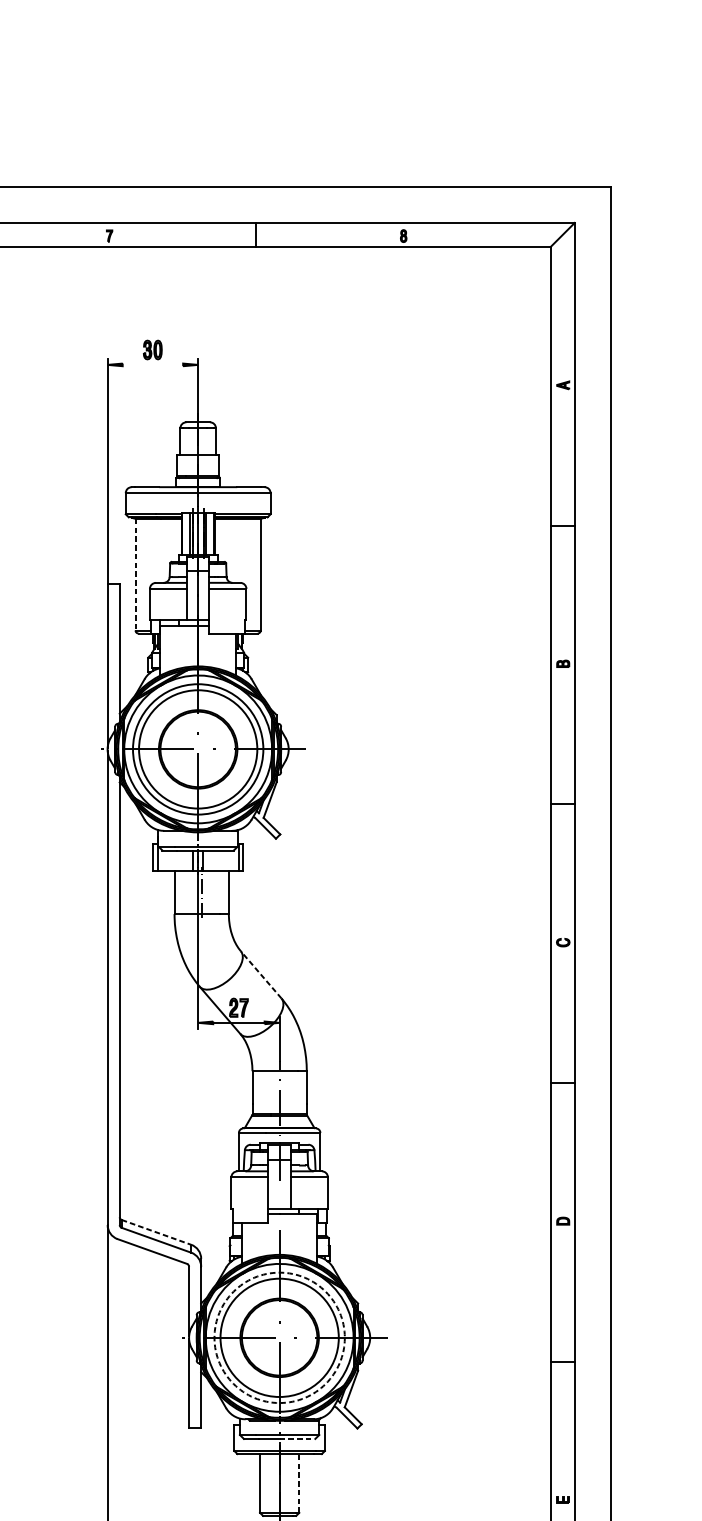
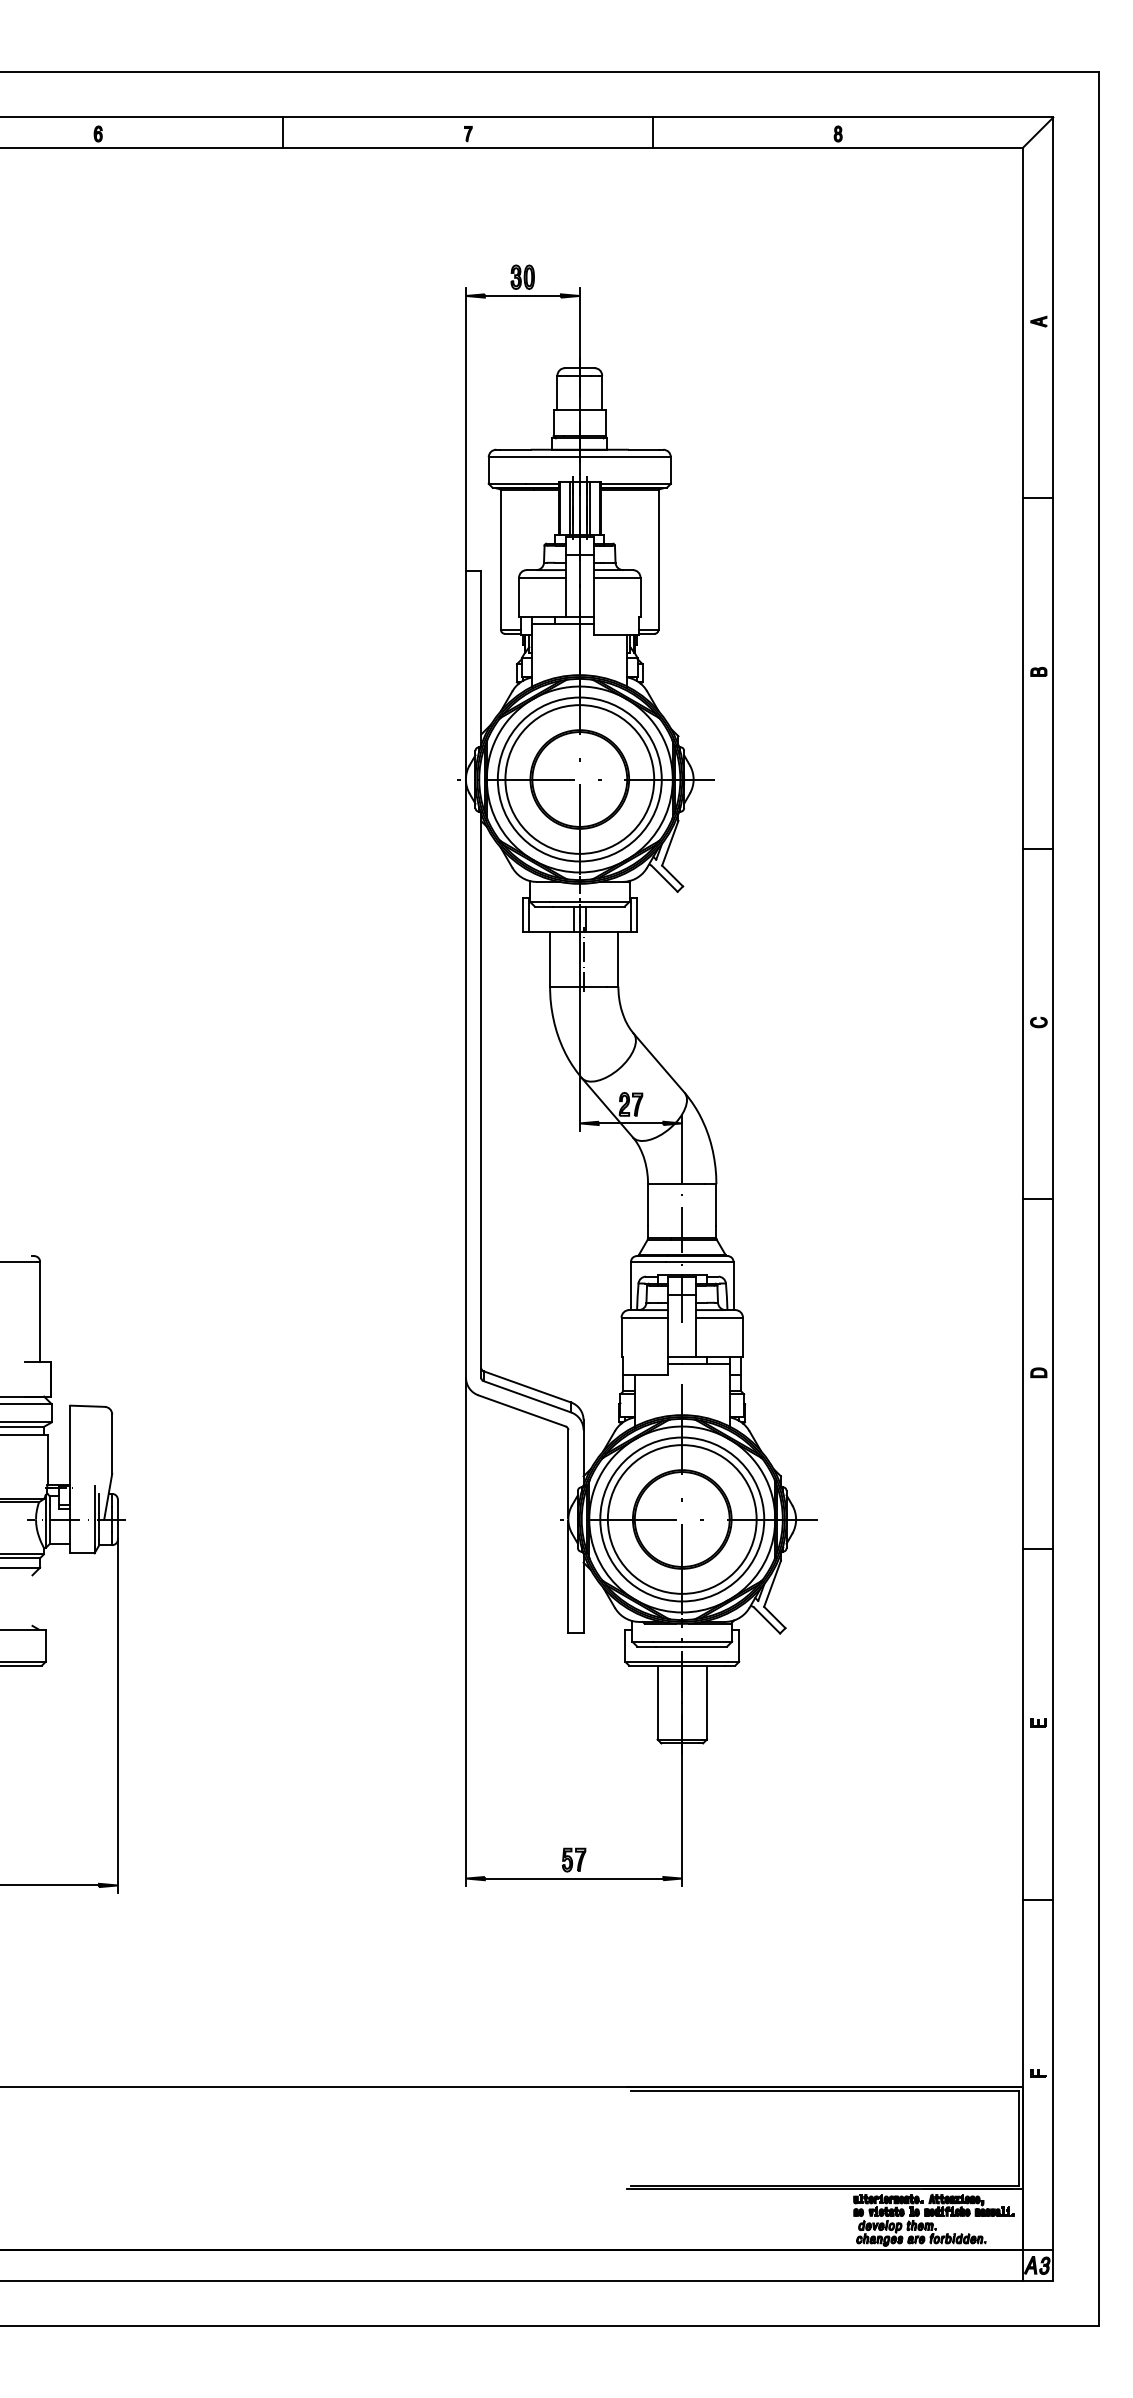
line: (152, 364) -> (522, 295), added
line: (135, 575) -> (501, 560), dashed -> solid
line: (260, 974) -> (658, 1062), dashed -> solid
line: (156, 1232) -> (527, 1387), dashed -> solid
circle: (279, 1337) -> (682, 1519), dashed -> solid
line: (298, 1438) -> (705, 1646), dashed -> solid
line: (298, 1483) -> (706, 1702), dashed -> solid

